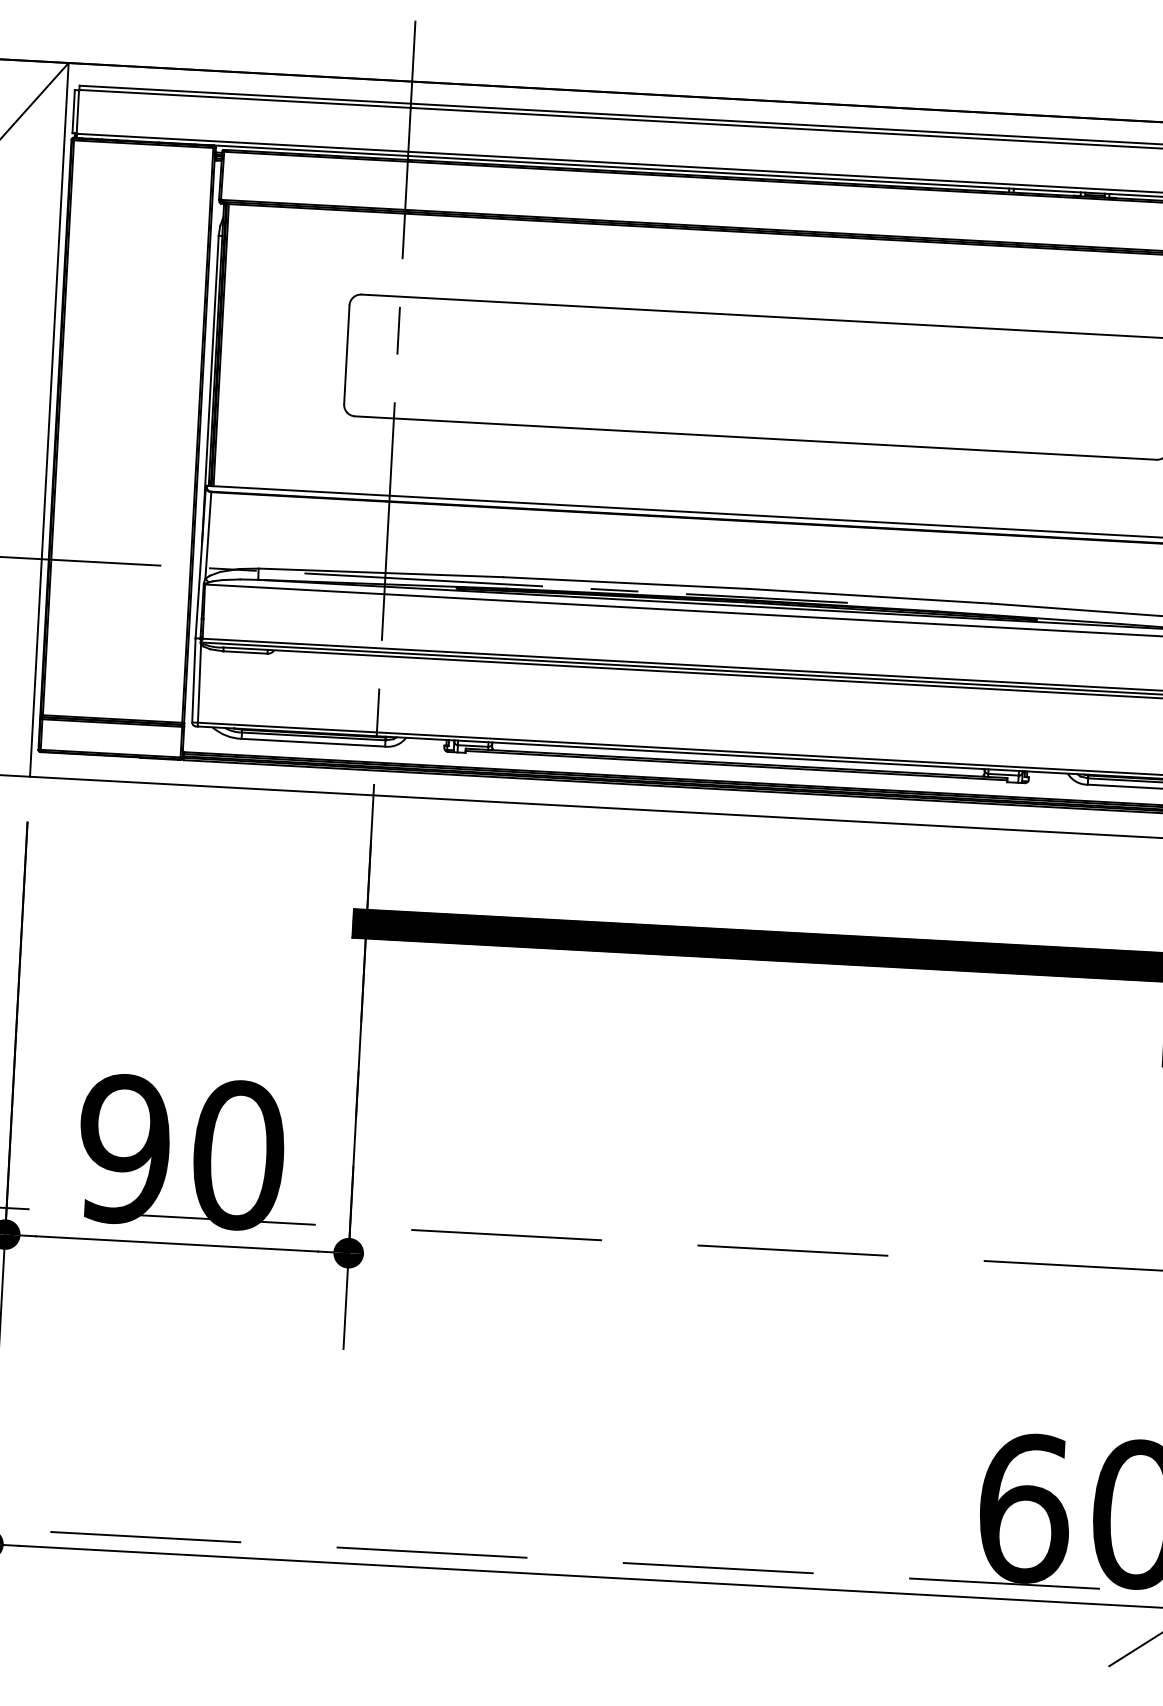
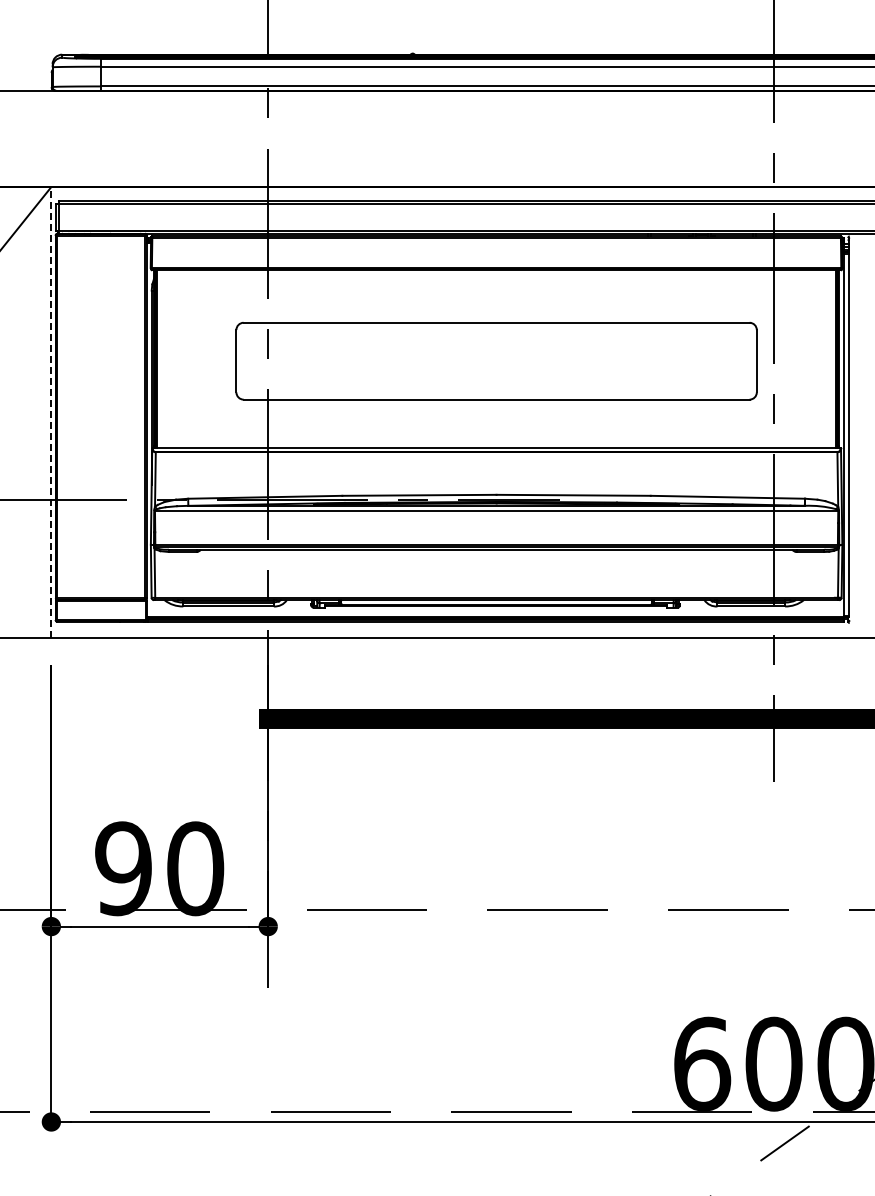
line: (49, 418) -> (51, 411), solid -> dashed

